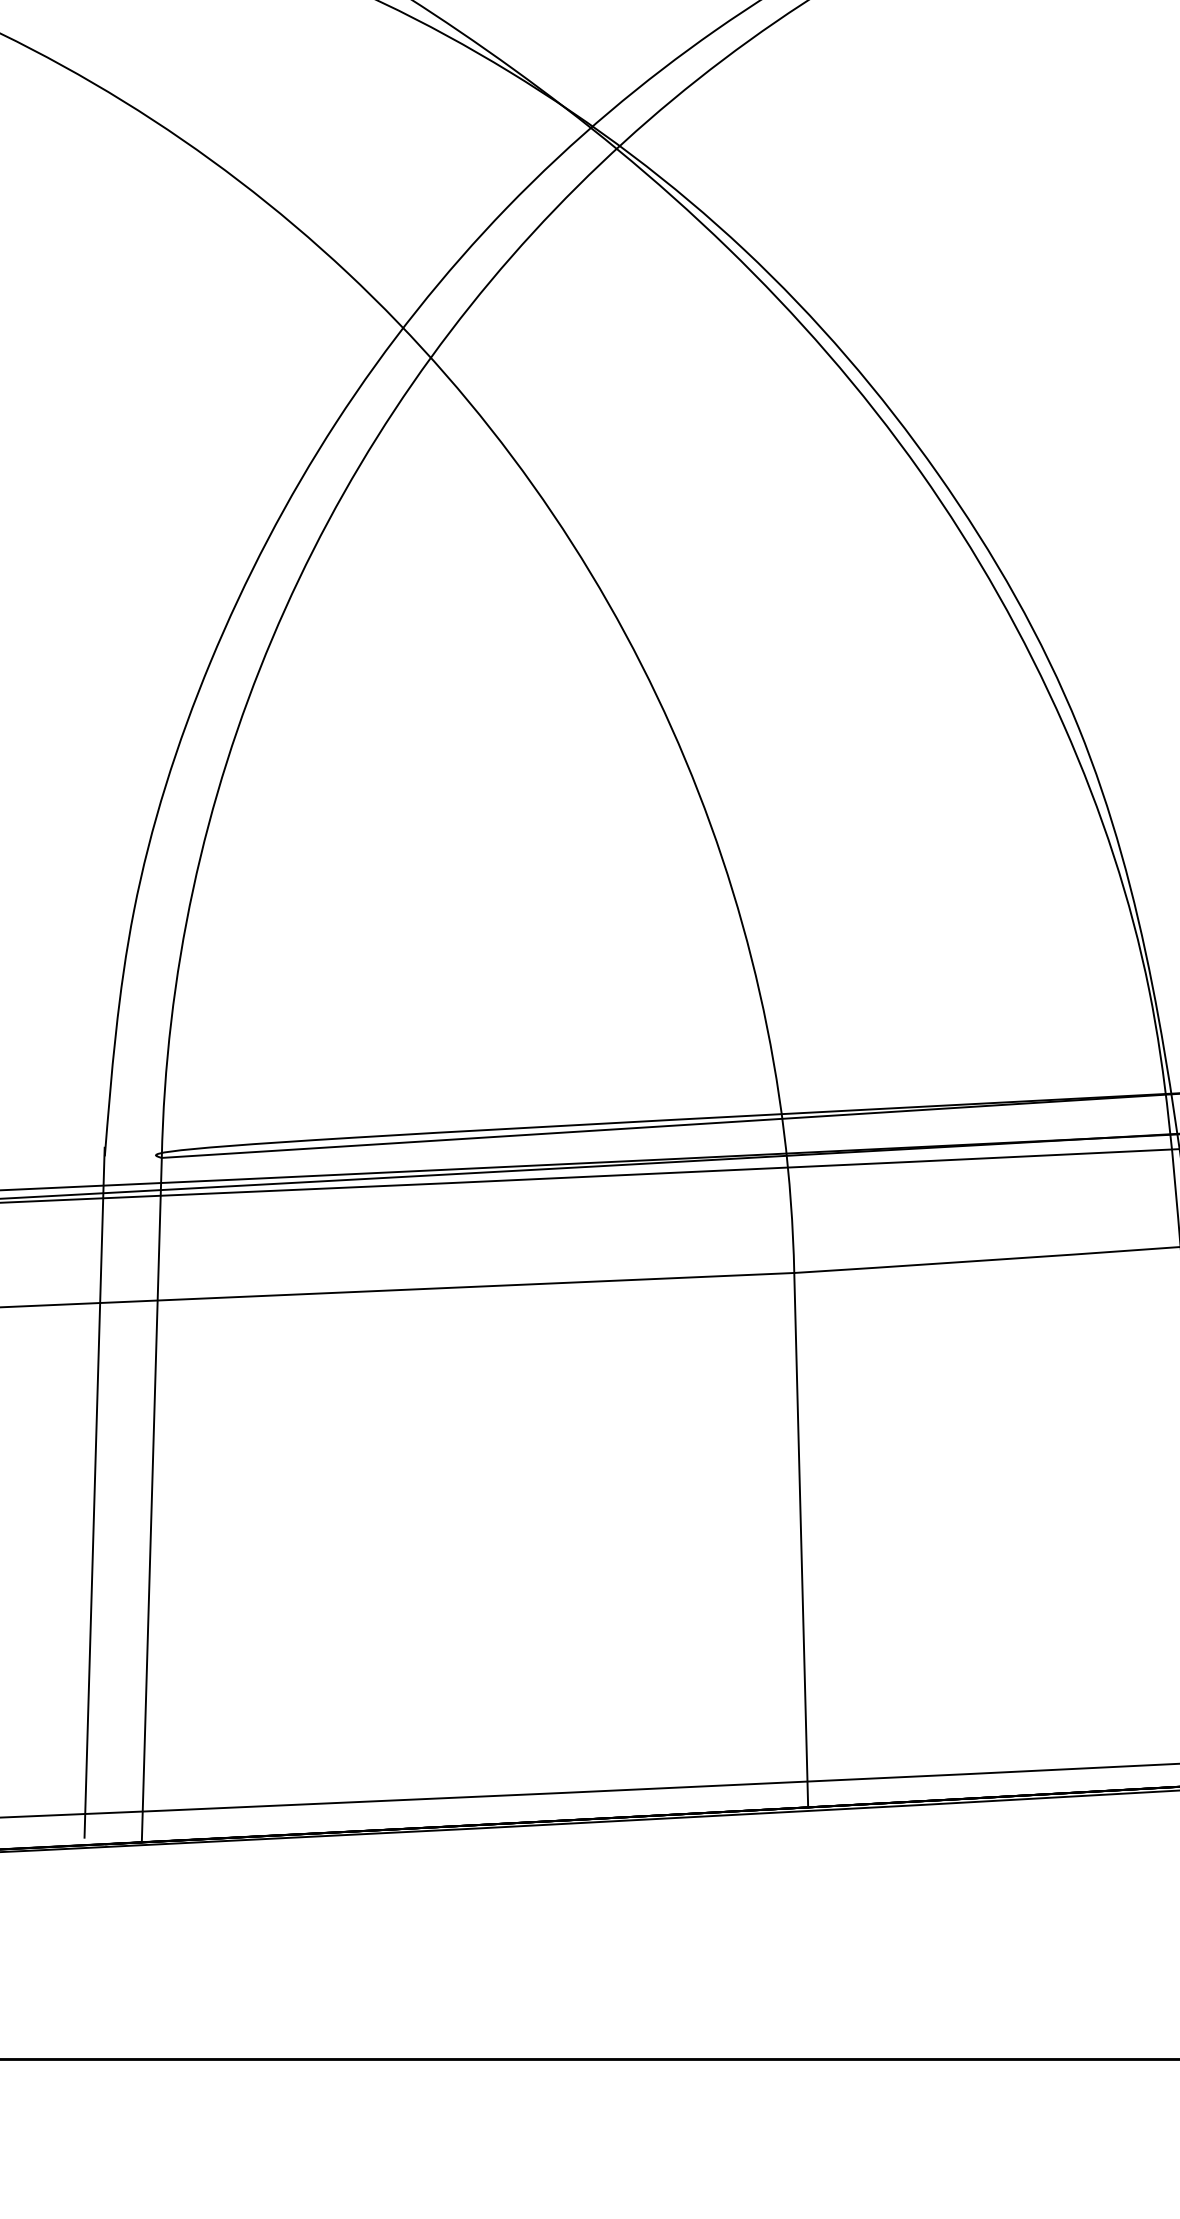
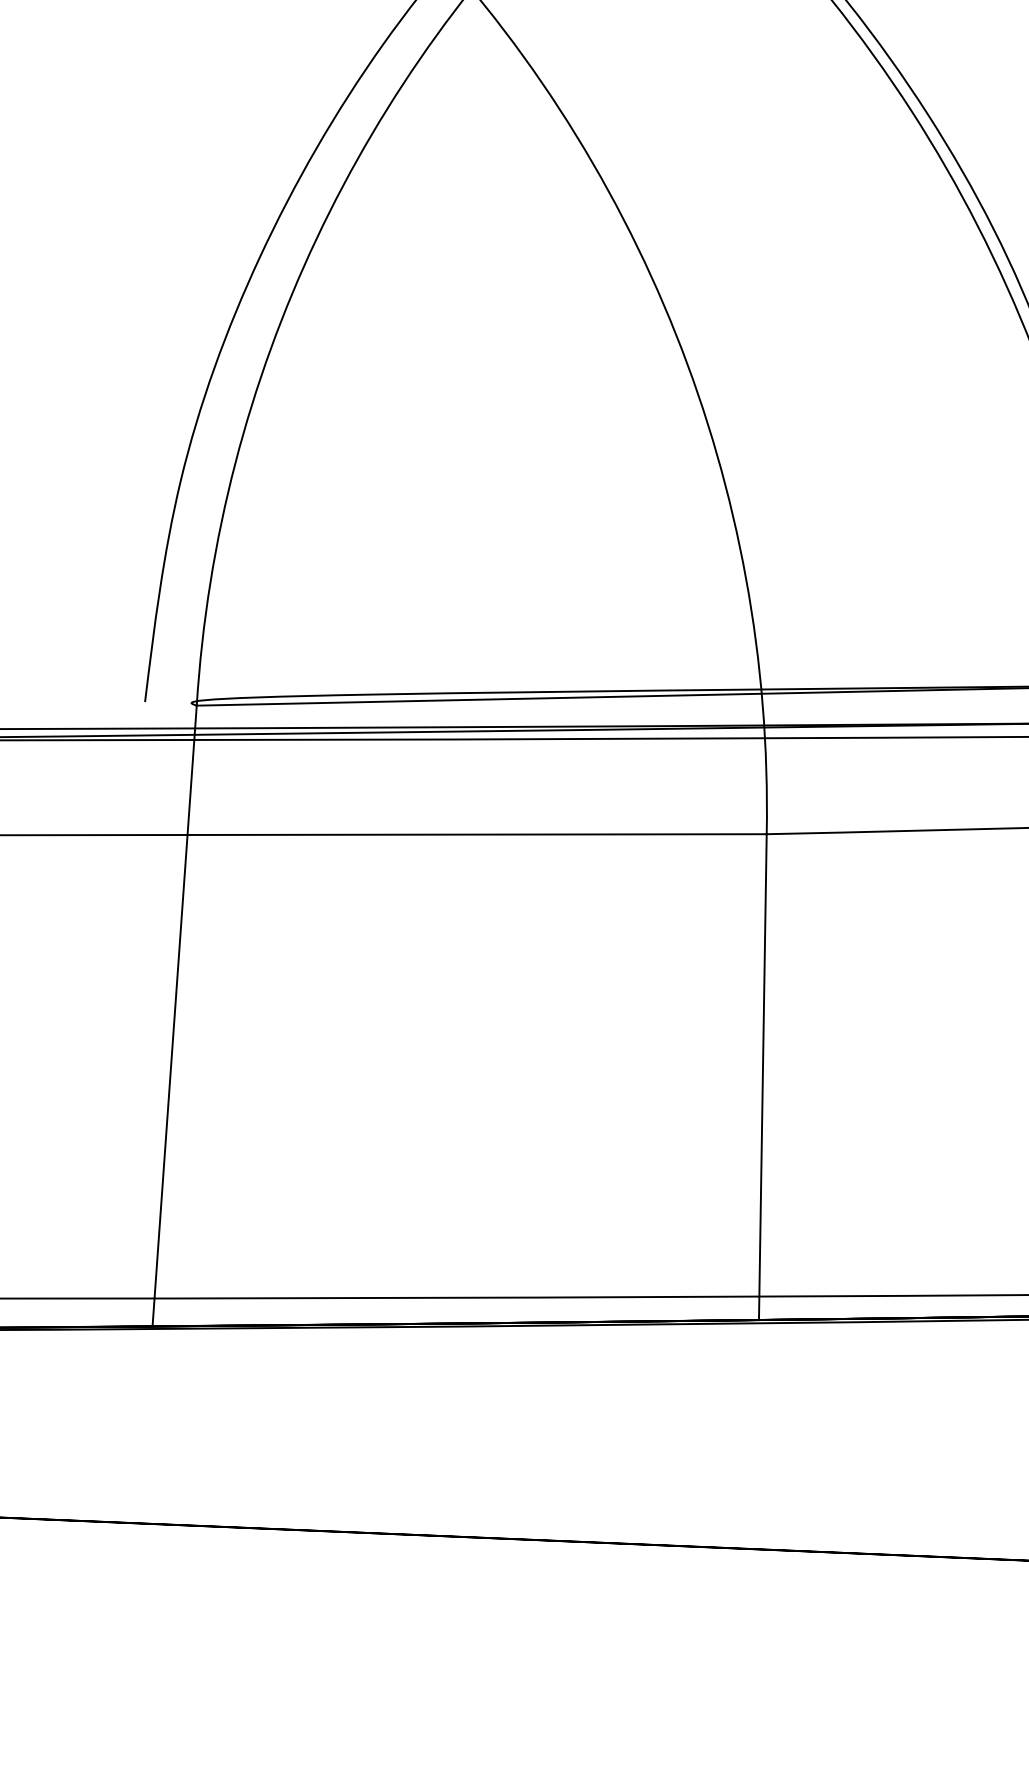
line: (94, 1492) -> (122, 1006), removed

